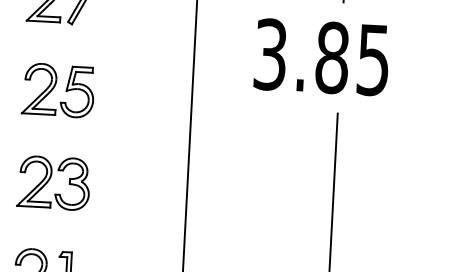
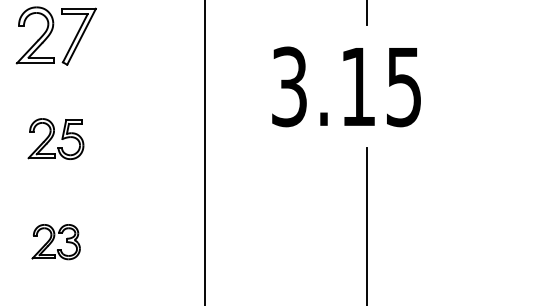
text: (332, 57) -> (358, 86), 3.85 -> 3.15
part: (57, 90) -> (55, 138), size x0.7
part: (53, 182) -> (55, 241), size x0.6

